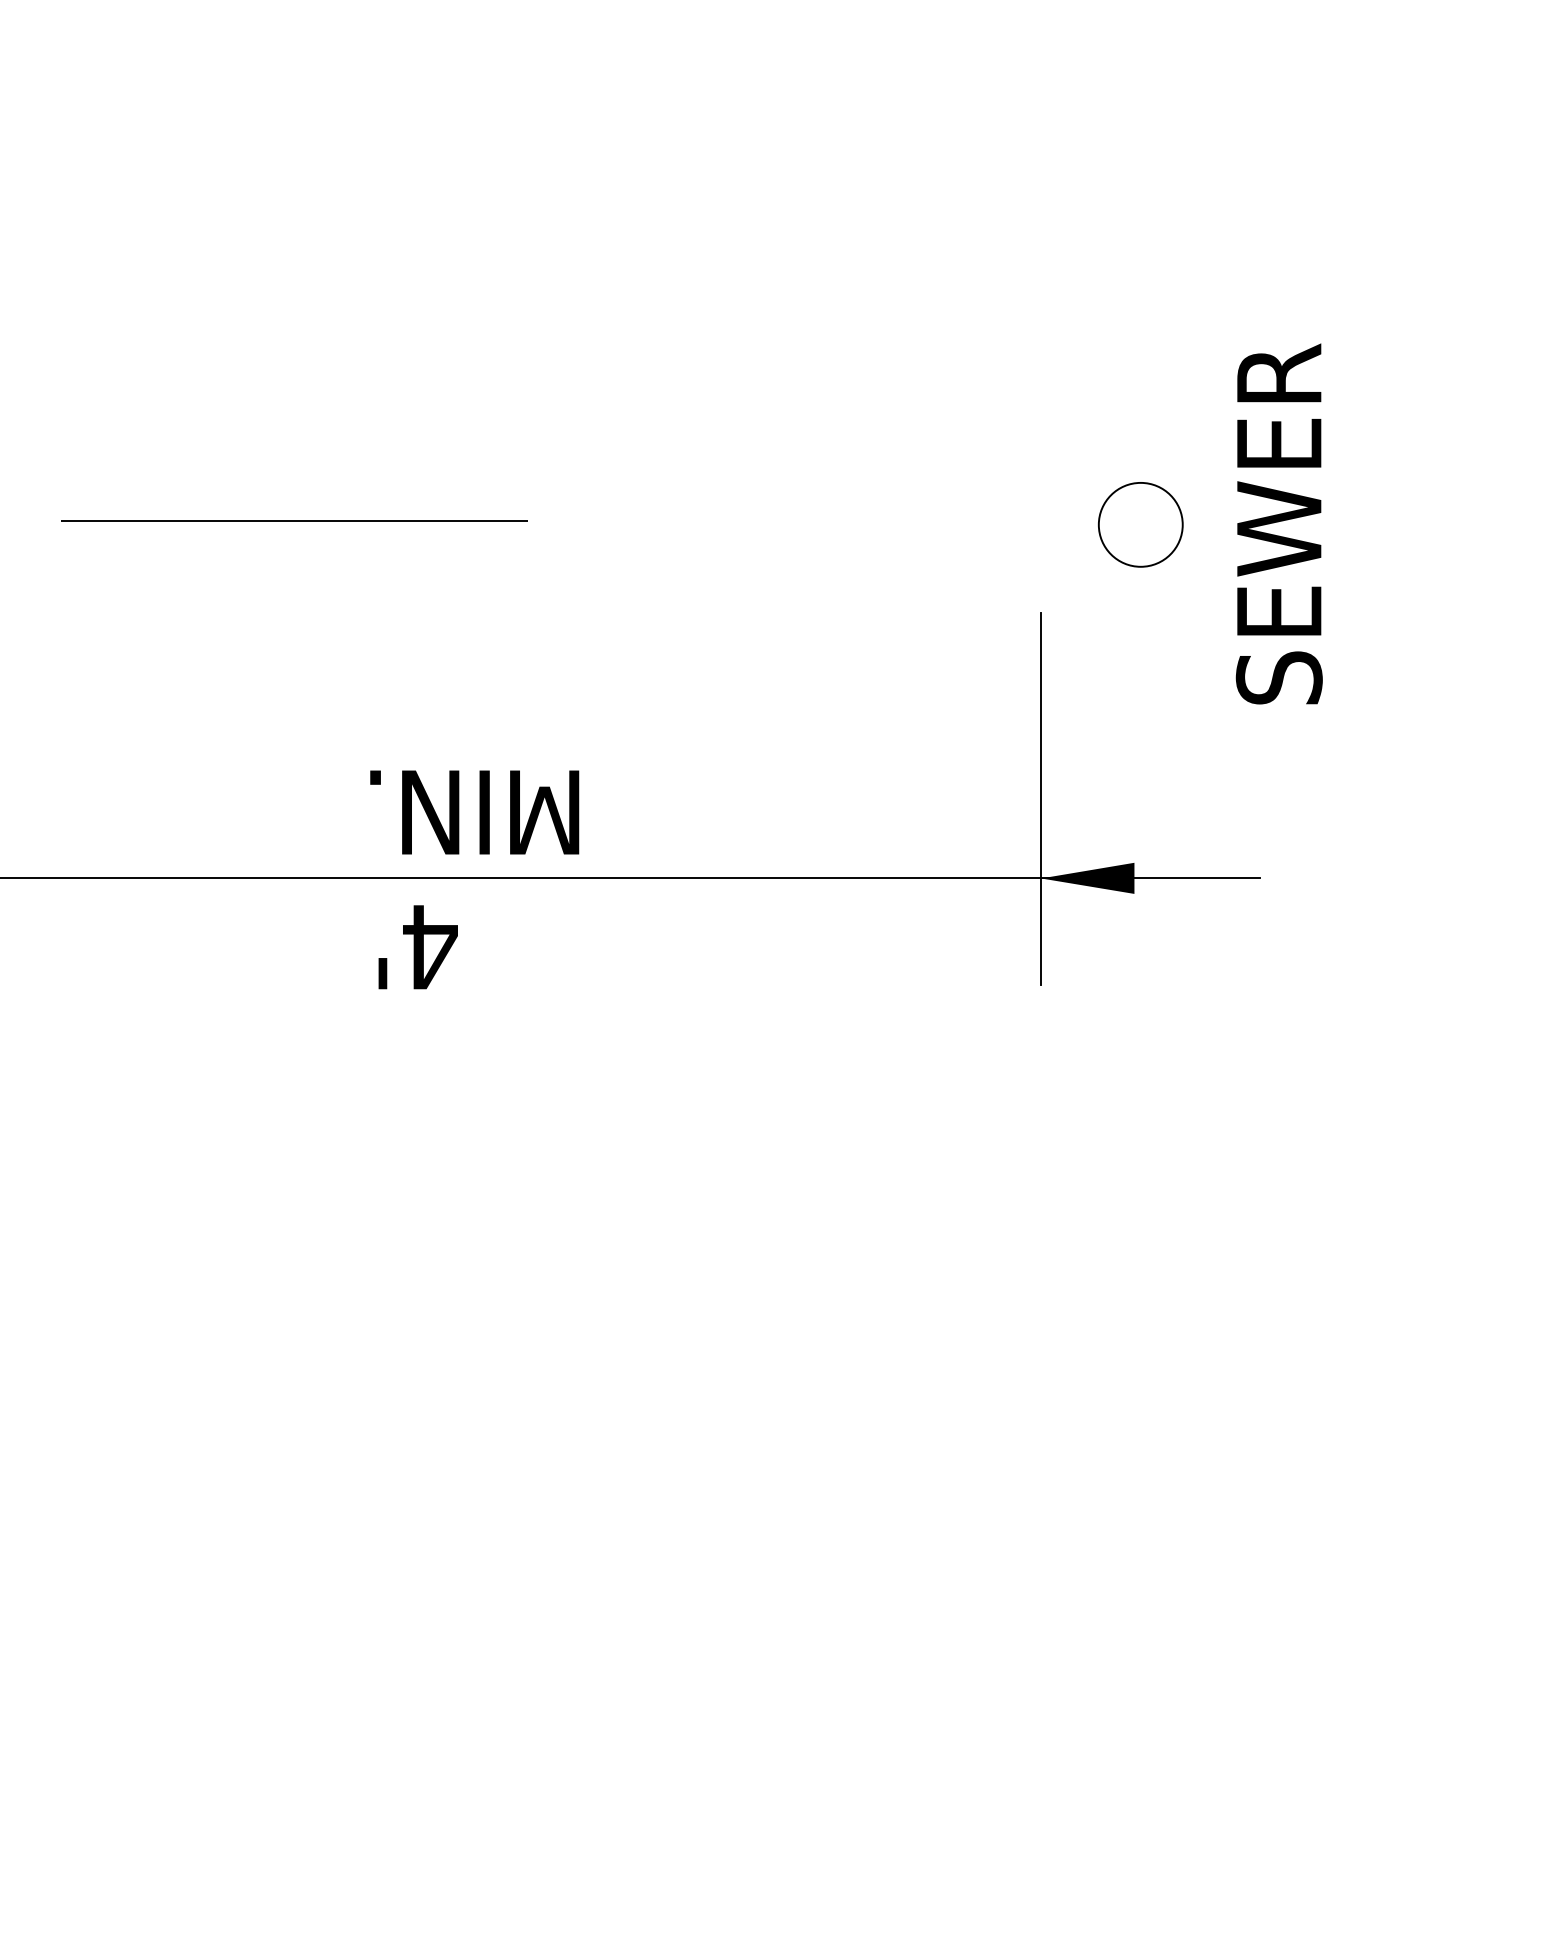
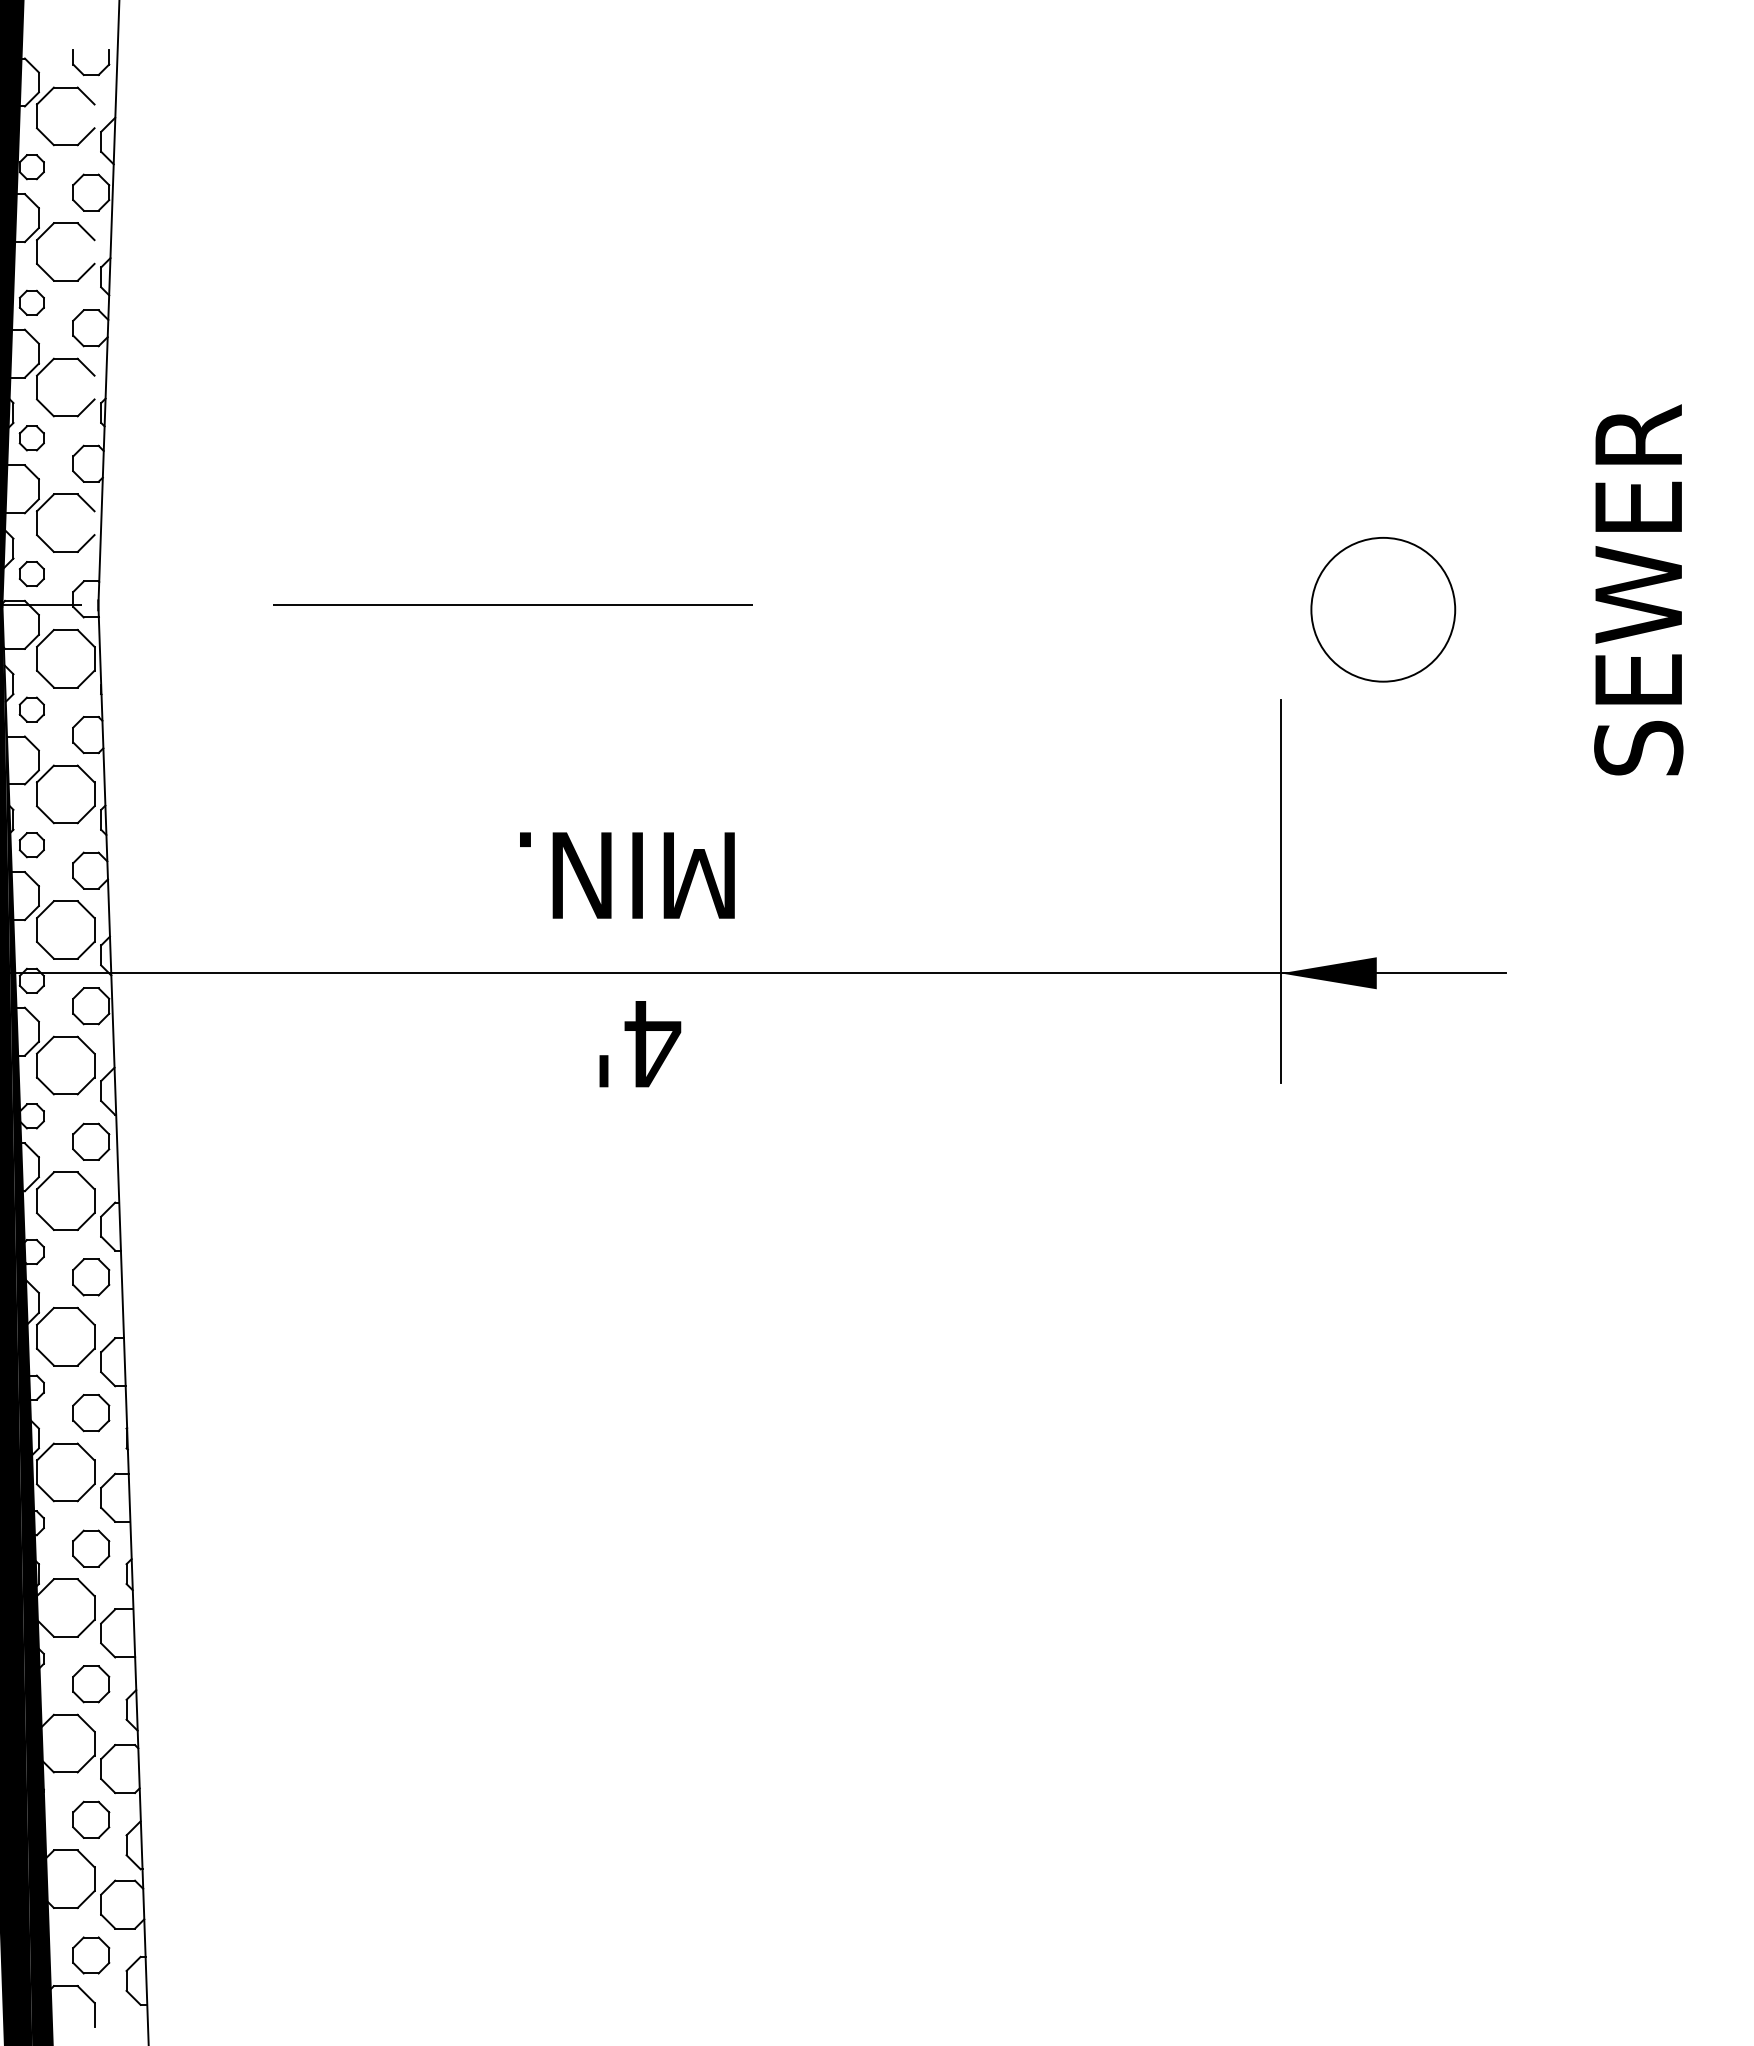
text: (1279, 523) -> (1638, 589), moved
circle: (1140, 524) -> (1383, 609), size x1.67
text: (474, 812) -> (627, 875), moved

